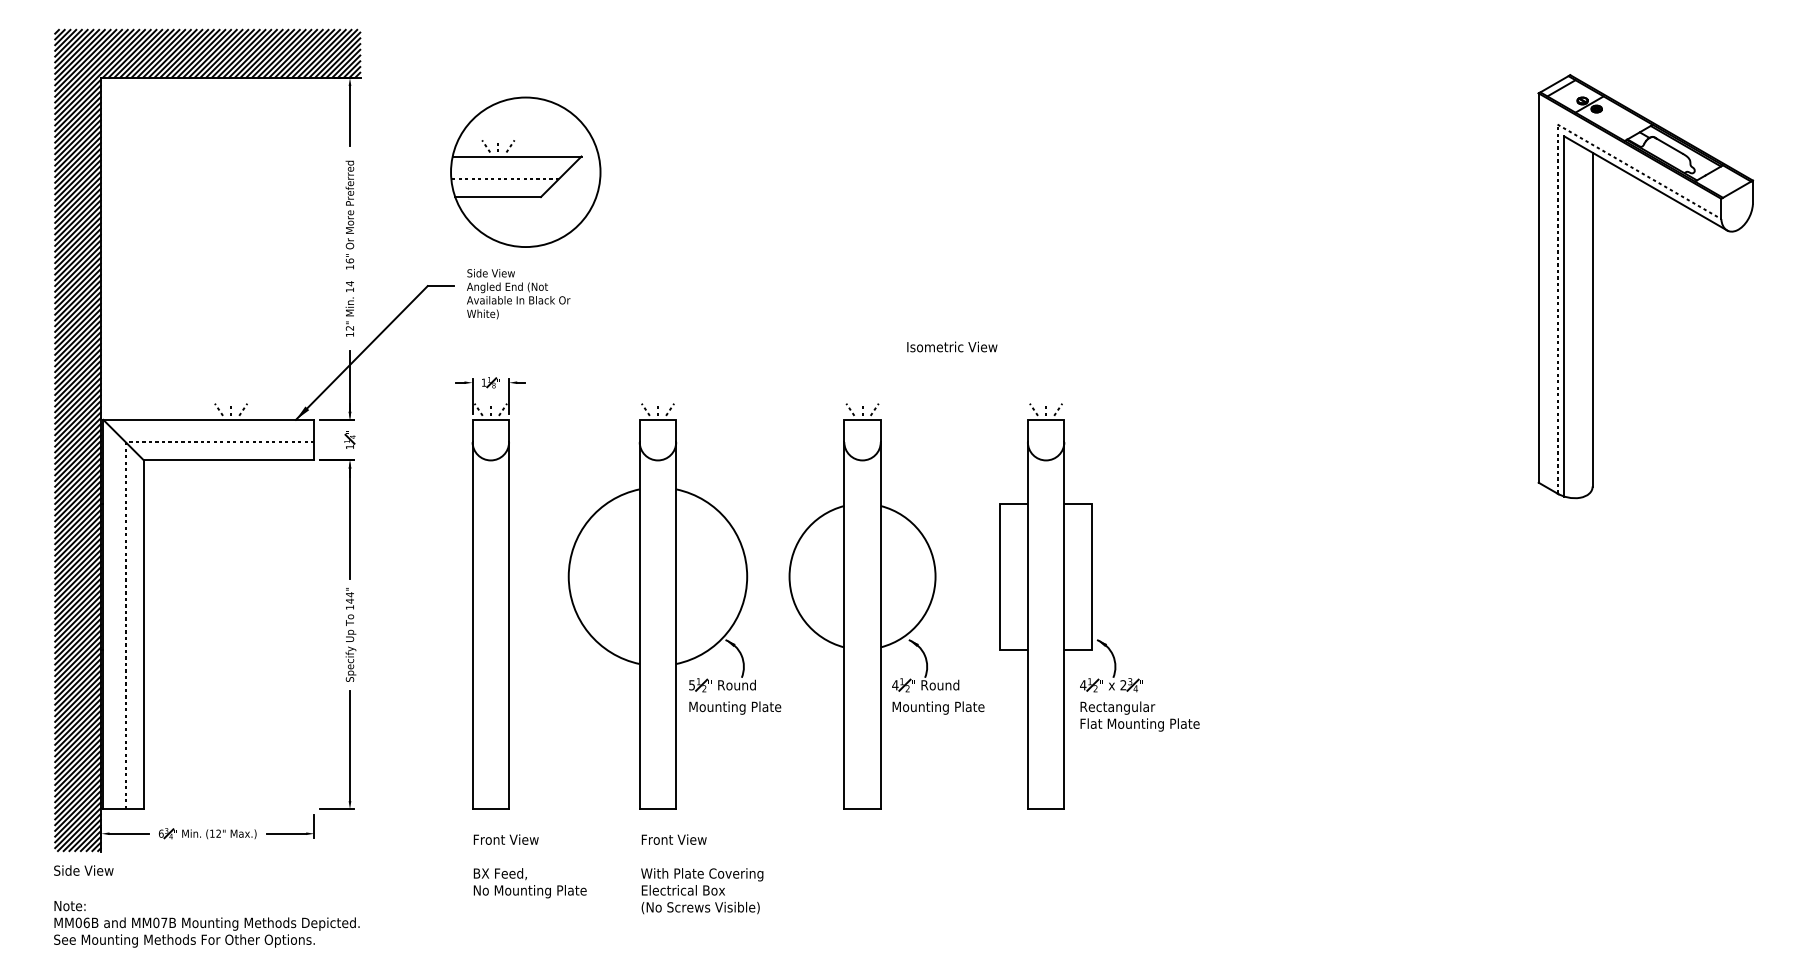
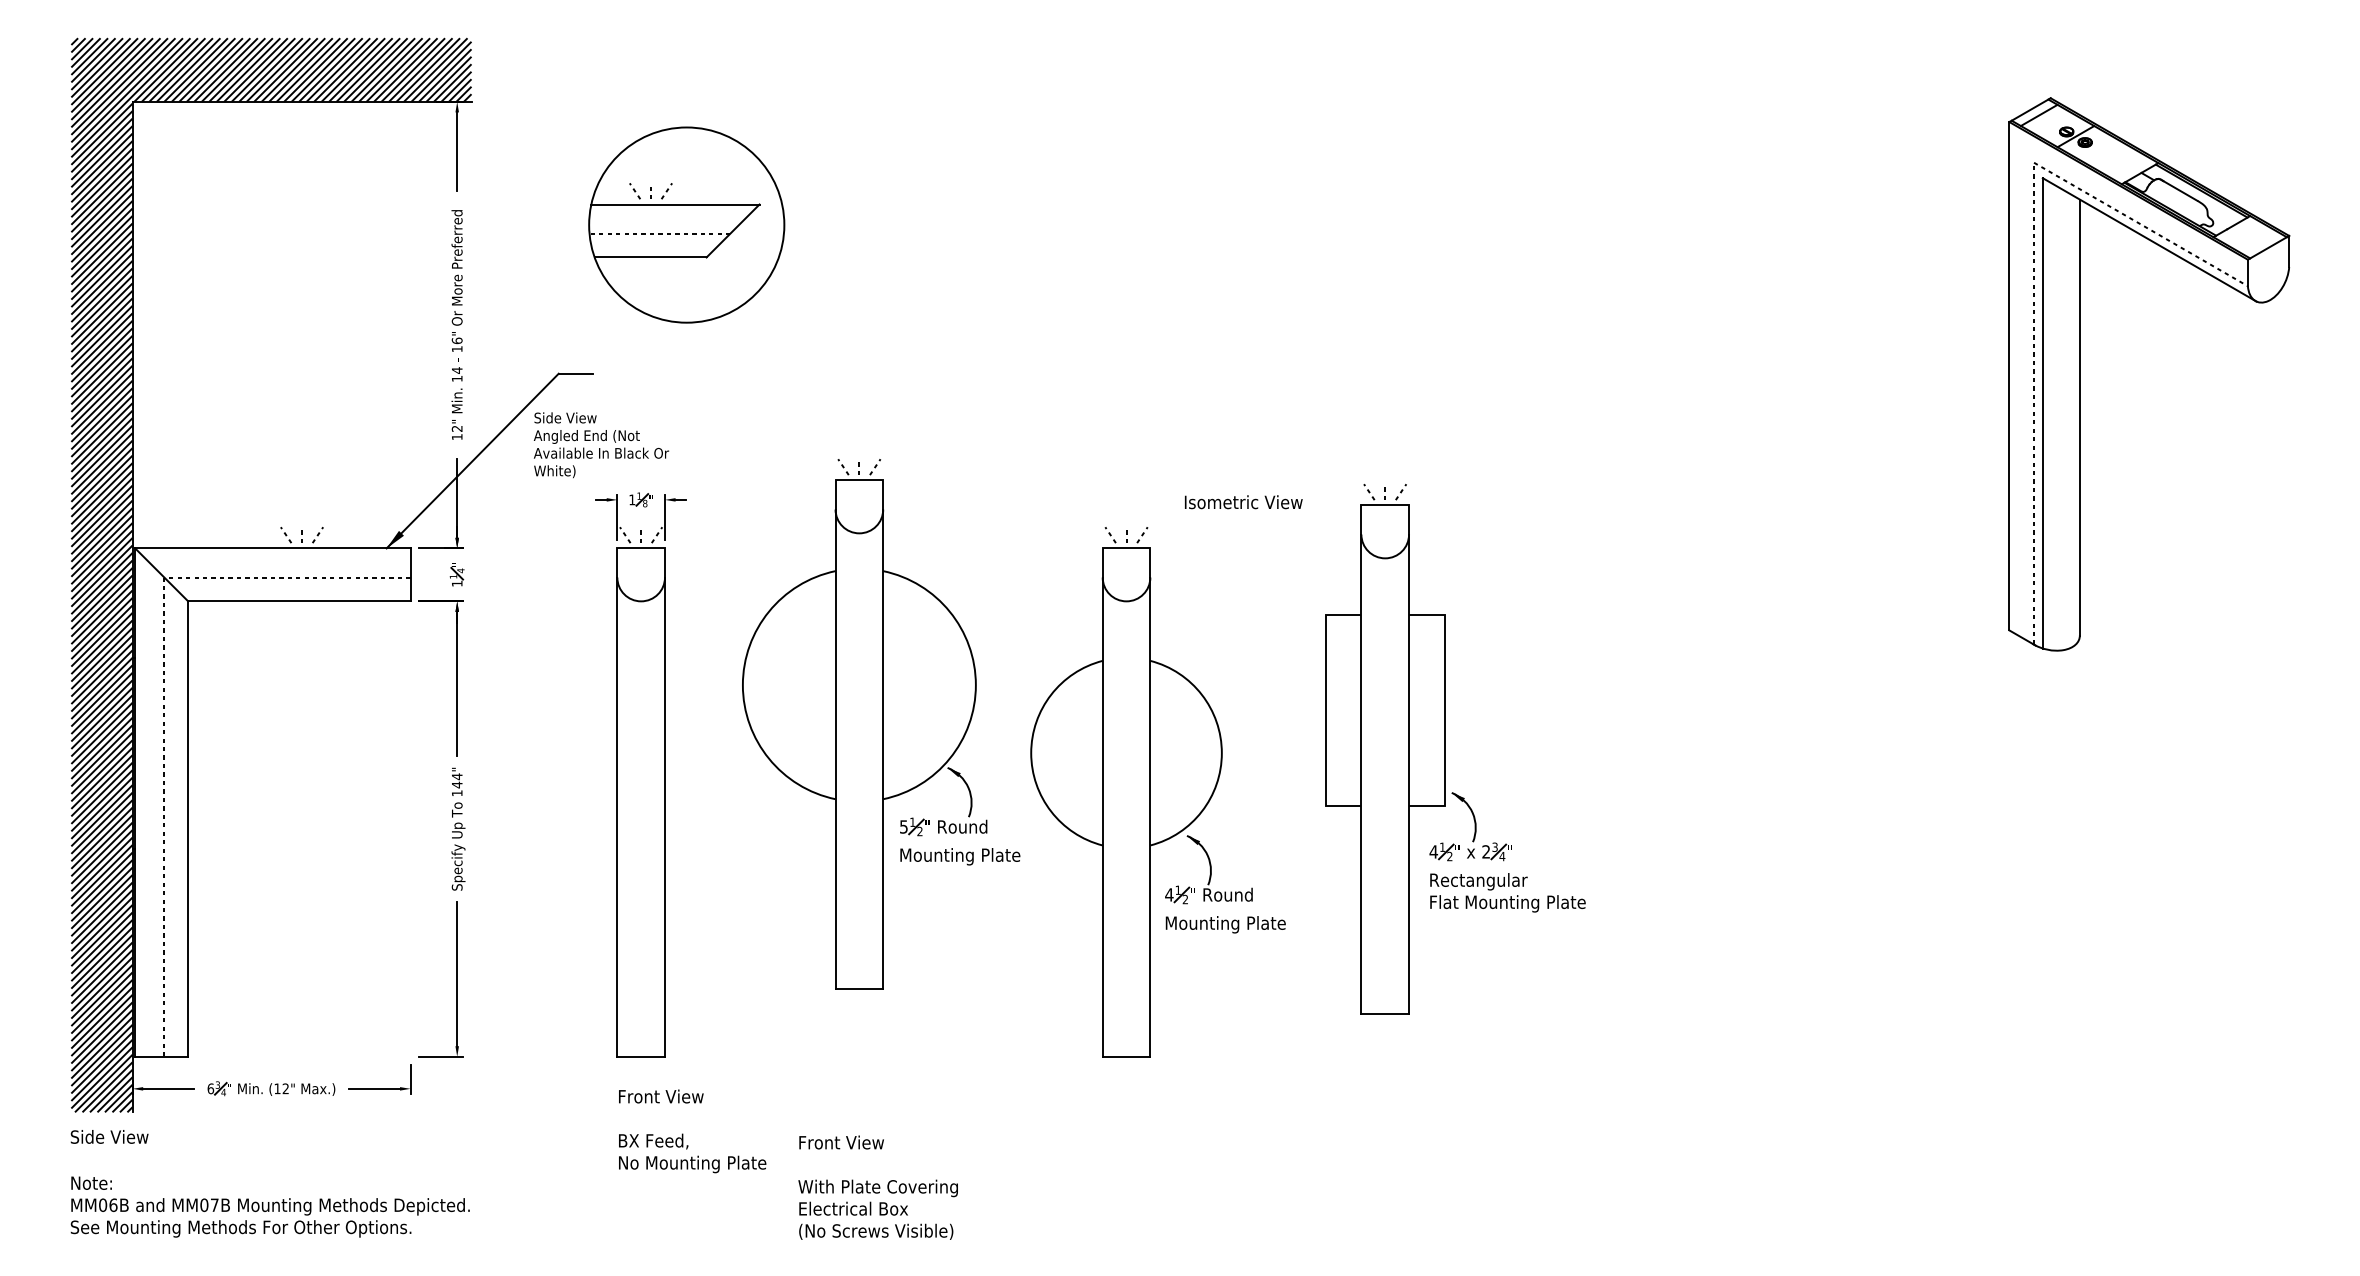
text: (518, 294) -> (601, 445), moved
text: (952, 347) -> (1243, 502), moved
part: (674, 606) -> (881, 724), moved
part: (1092, 606) -> (1445, 749), moved
text: (701, 874) -> (877, 1187), moved

